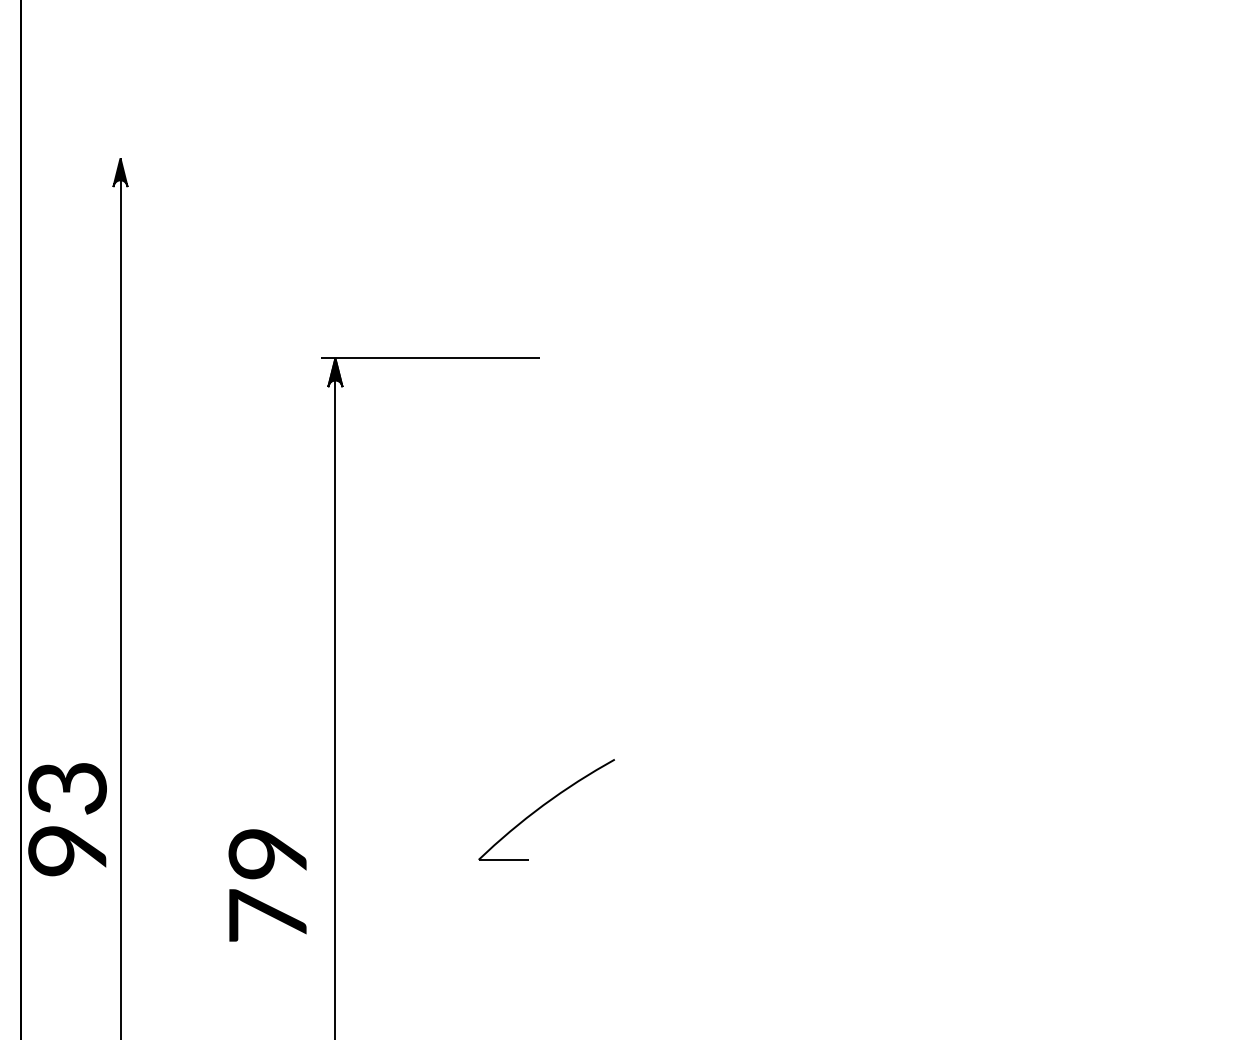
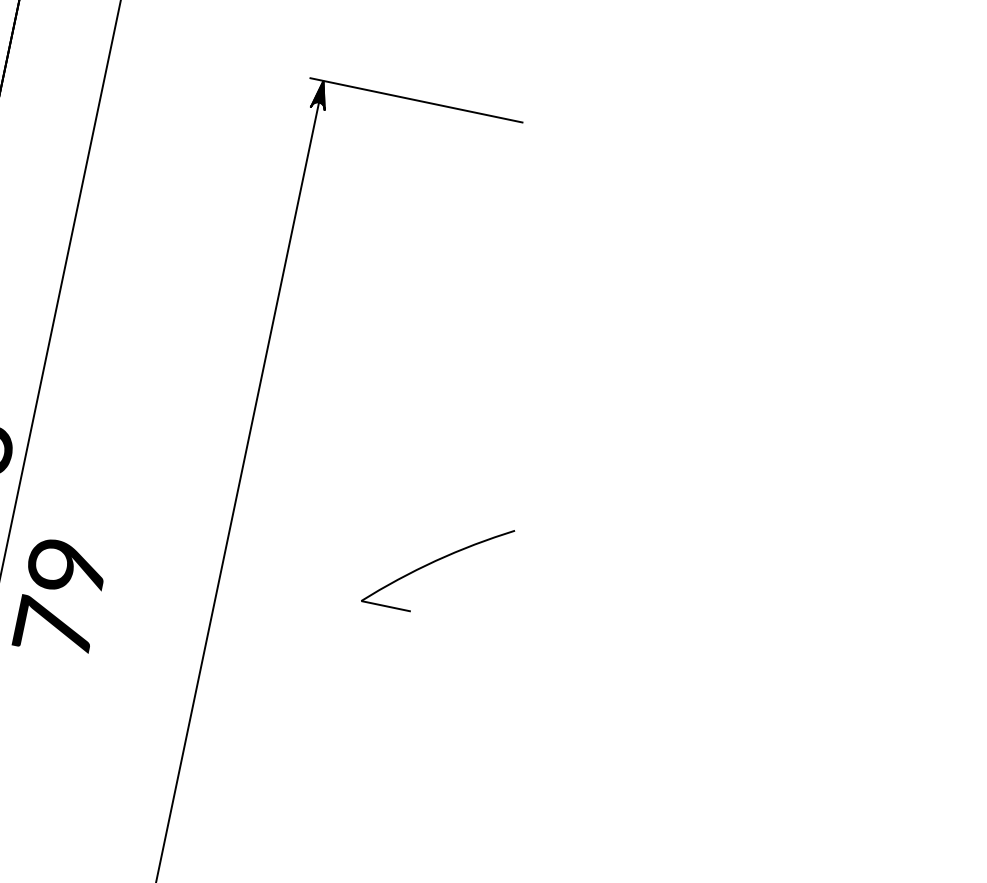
text: (267, 885) -> (60, 598), moved

